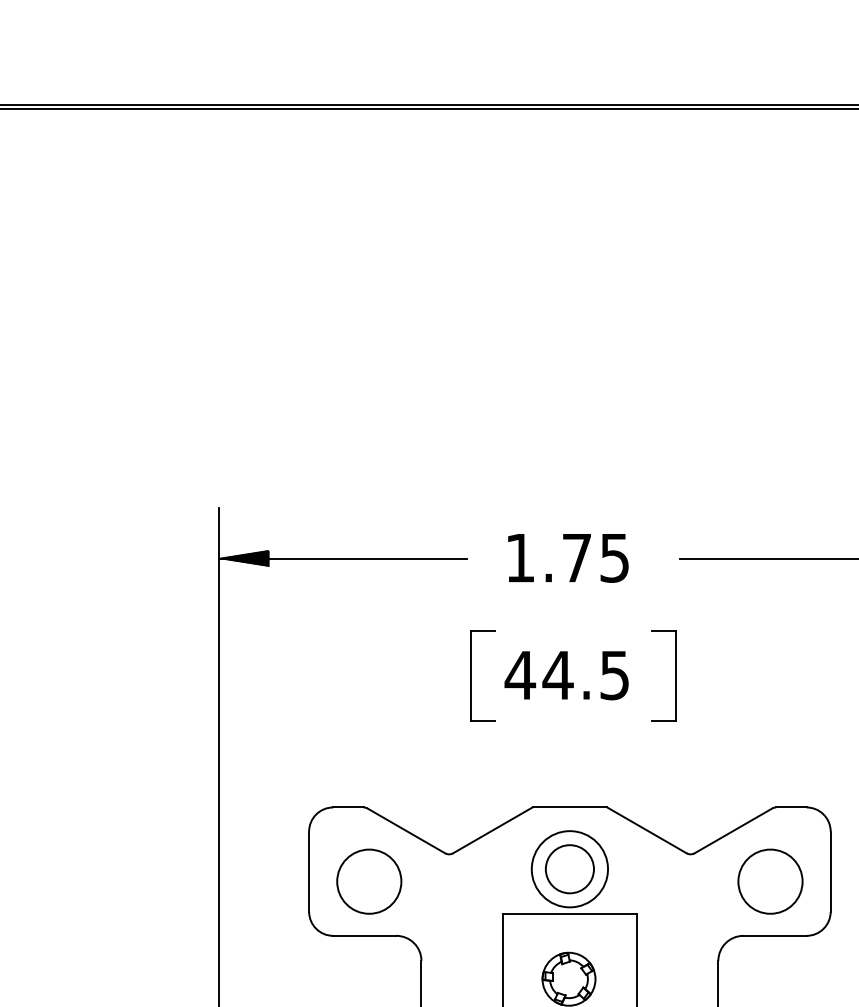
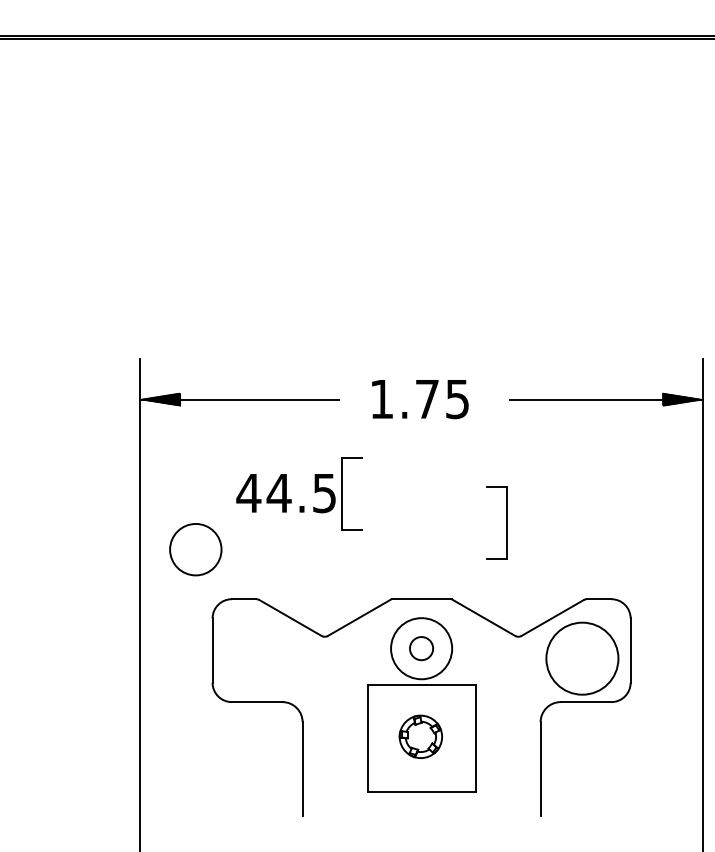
text: (566, 675) -> (285, 493), moved
part: (675, 675) -> (506, 522), moved
circle: (569, 868) -> (421, 648), size x0.6
circle: (368, 881) -> (195, 549), moved
circle: (770, 881) -> (582, 658), size x1.4

